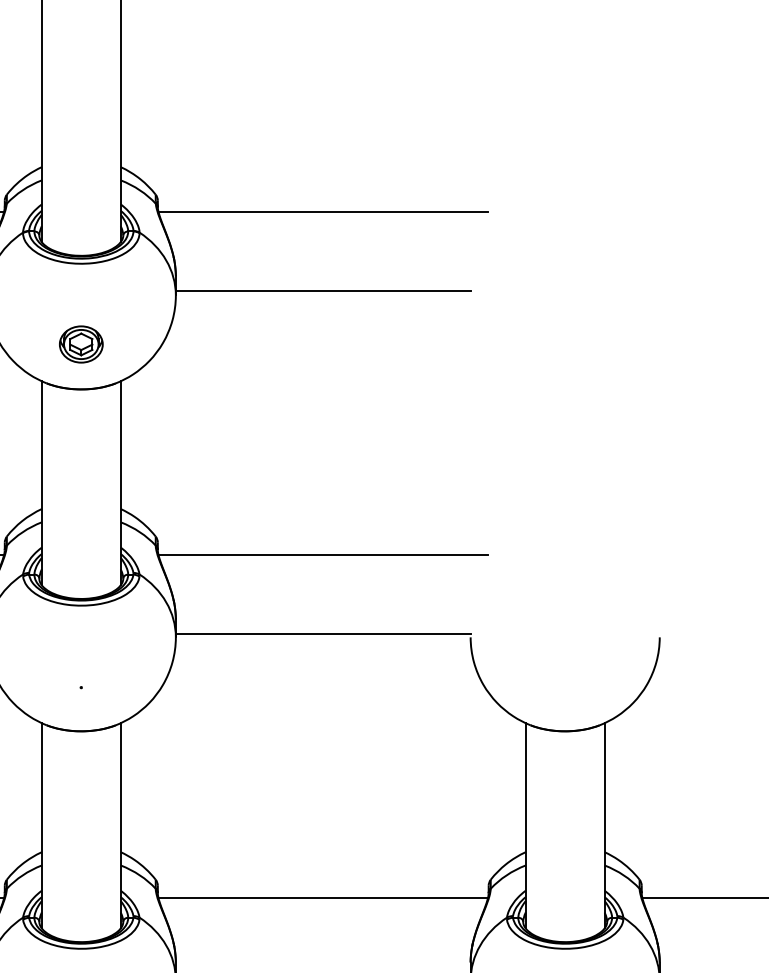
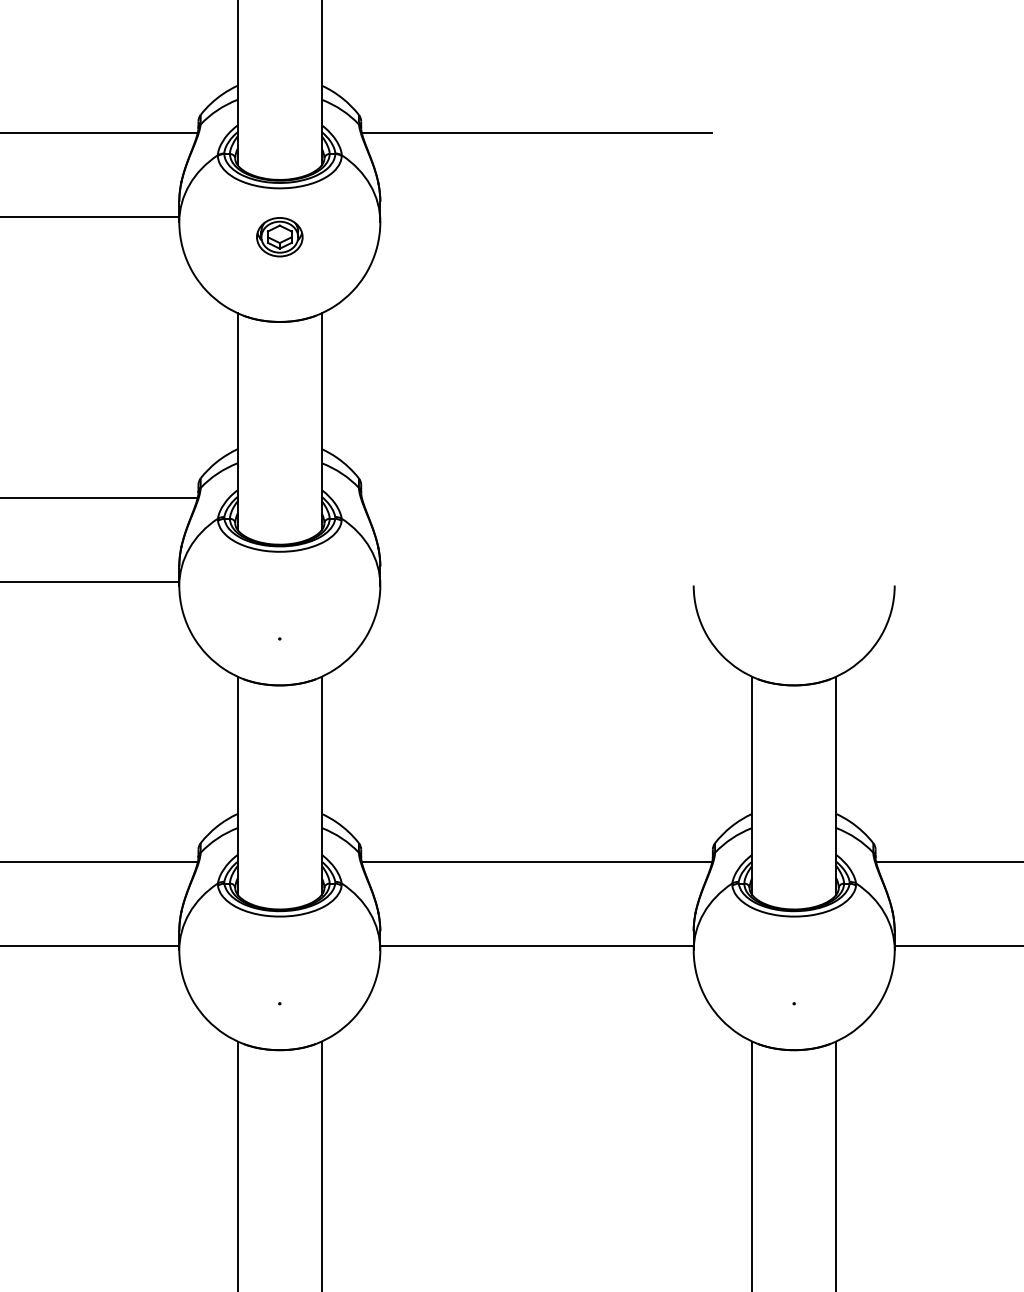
line: (322, 290) -> (536, 216), removed
part: (81, 344) -> (279, 237), moved
line: (322, 554) -> (536, 497), removed
line: (322, 633) -> (536, 581), removed

